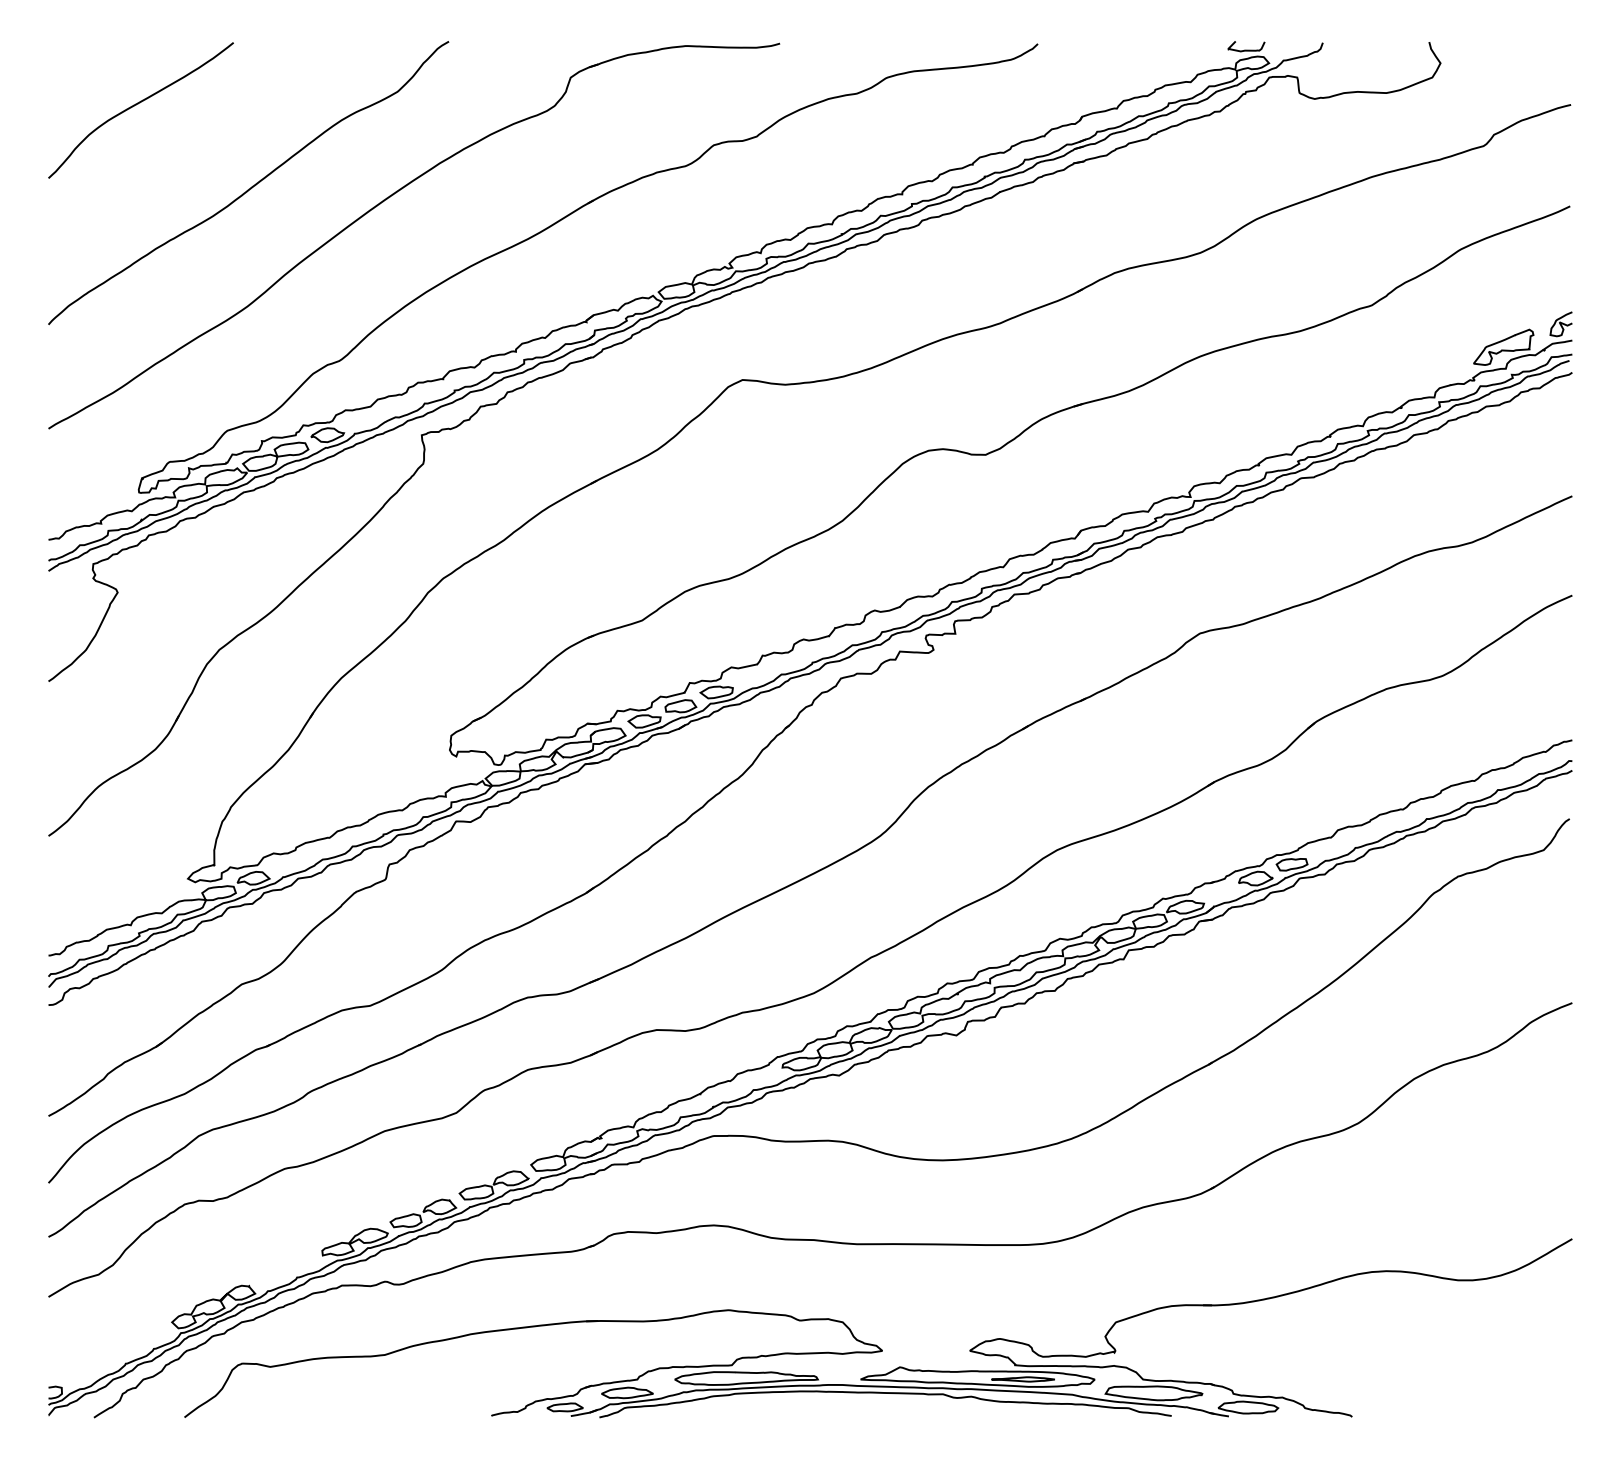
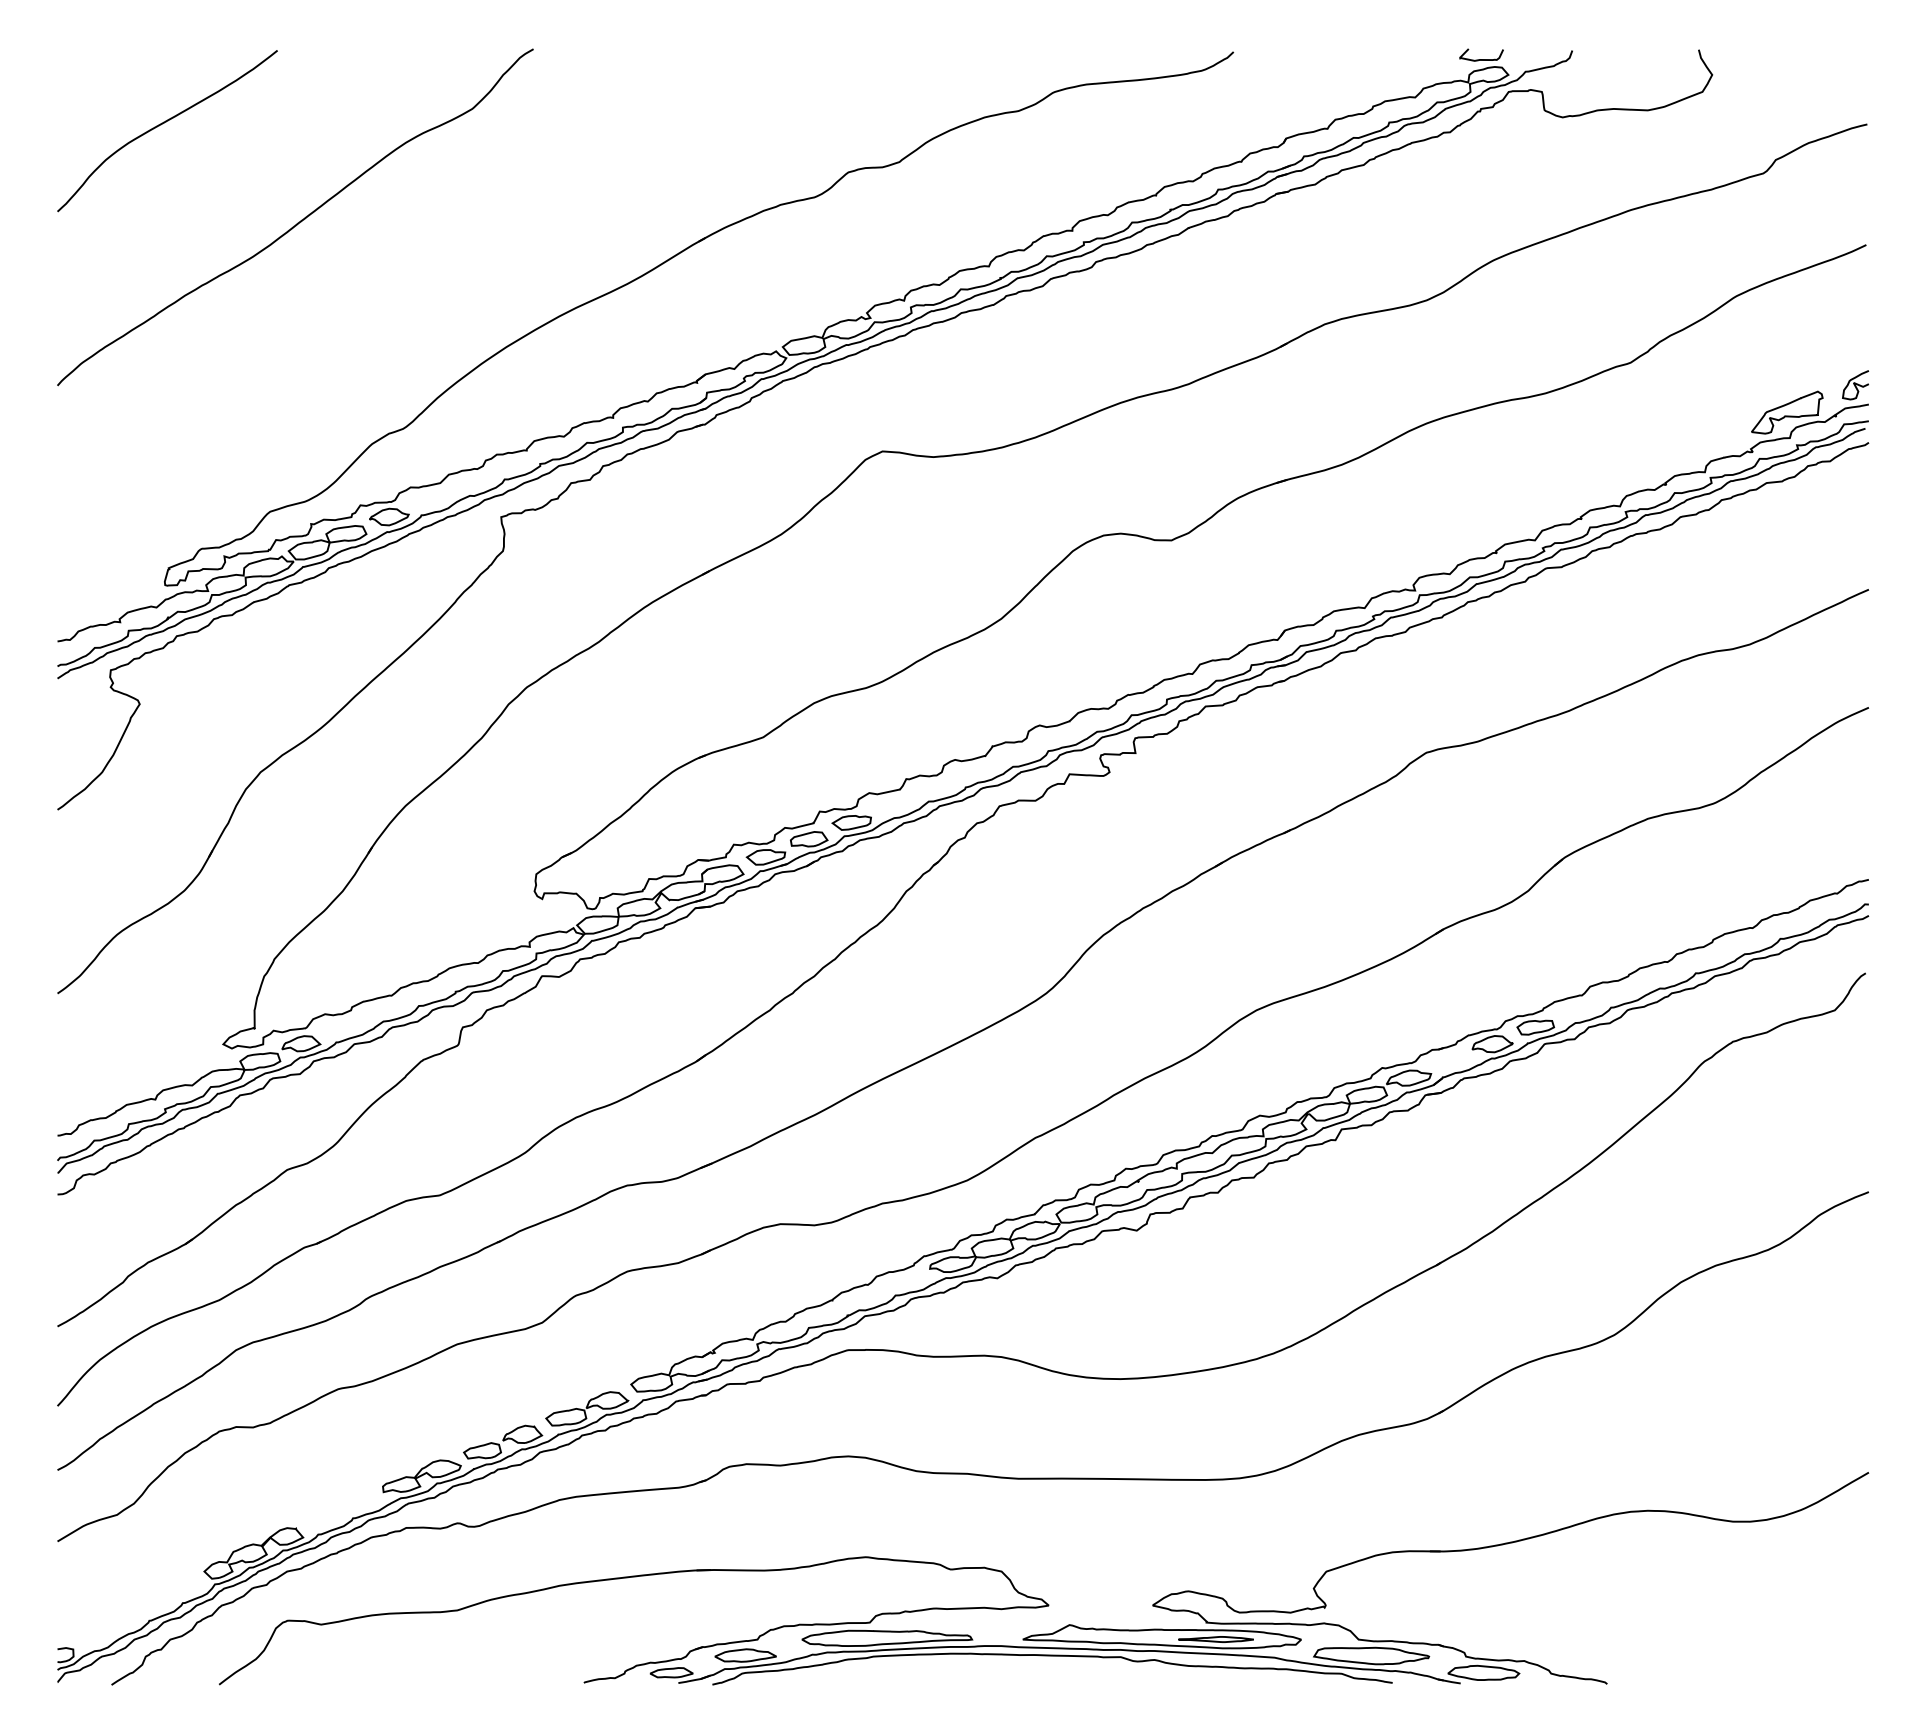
part: (386, 200) -> (459, 238), removed

